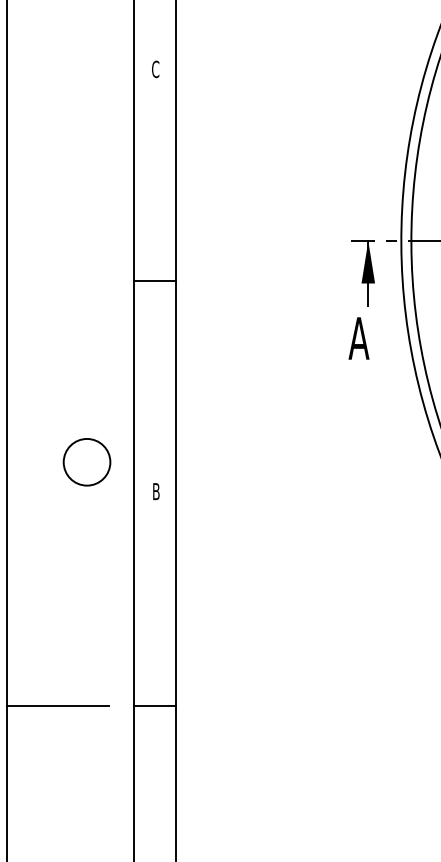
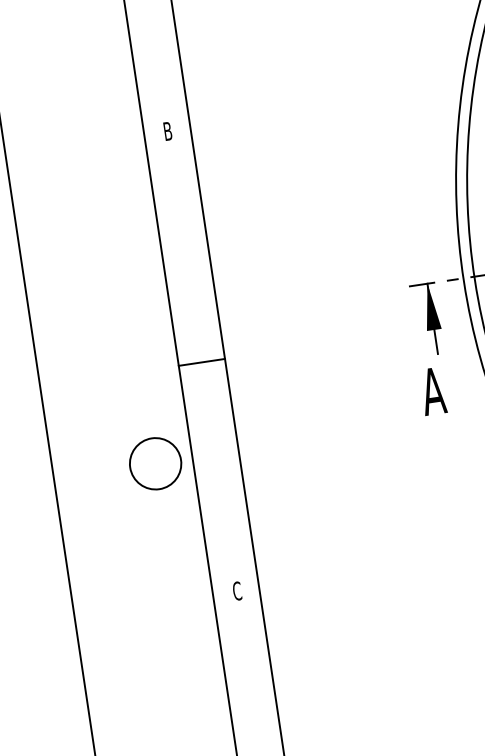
text: (155, 69) -> (167, 131), C -> B
circle: (86, 462) -> (155, 464), moved
text: (155, 491) -> (236, 591), B -> C

